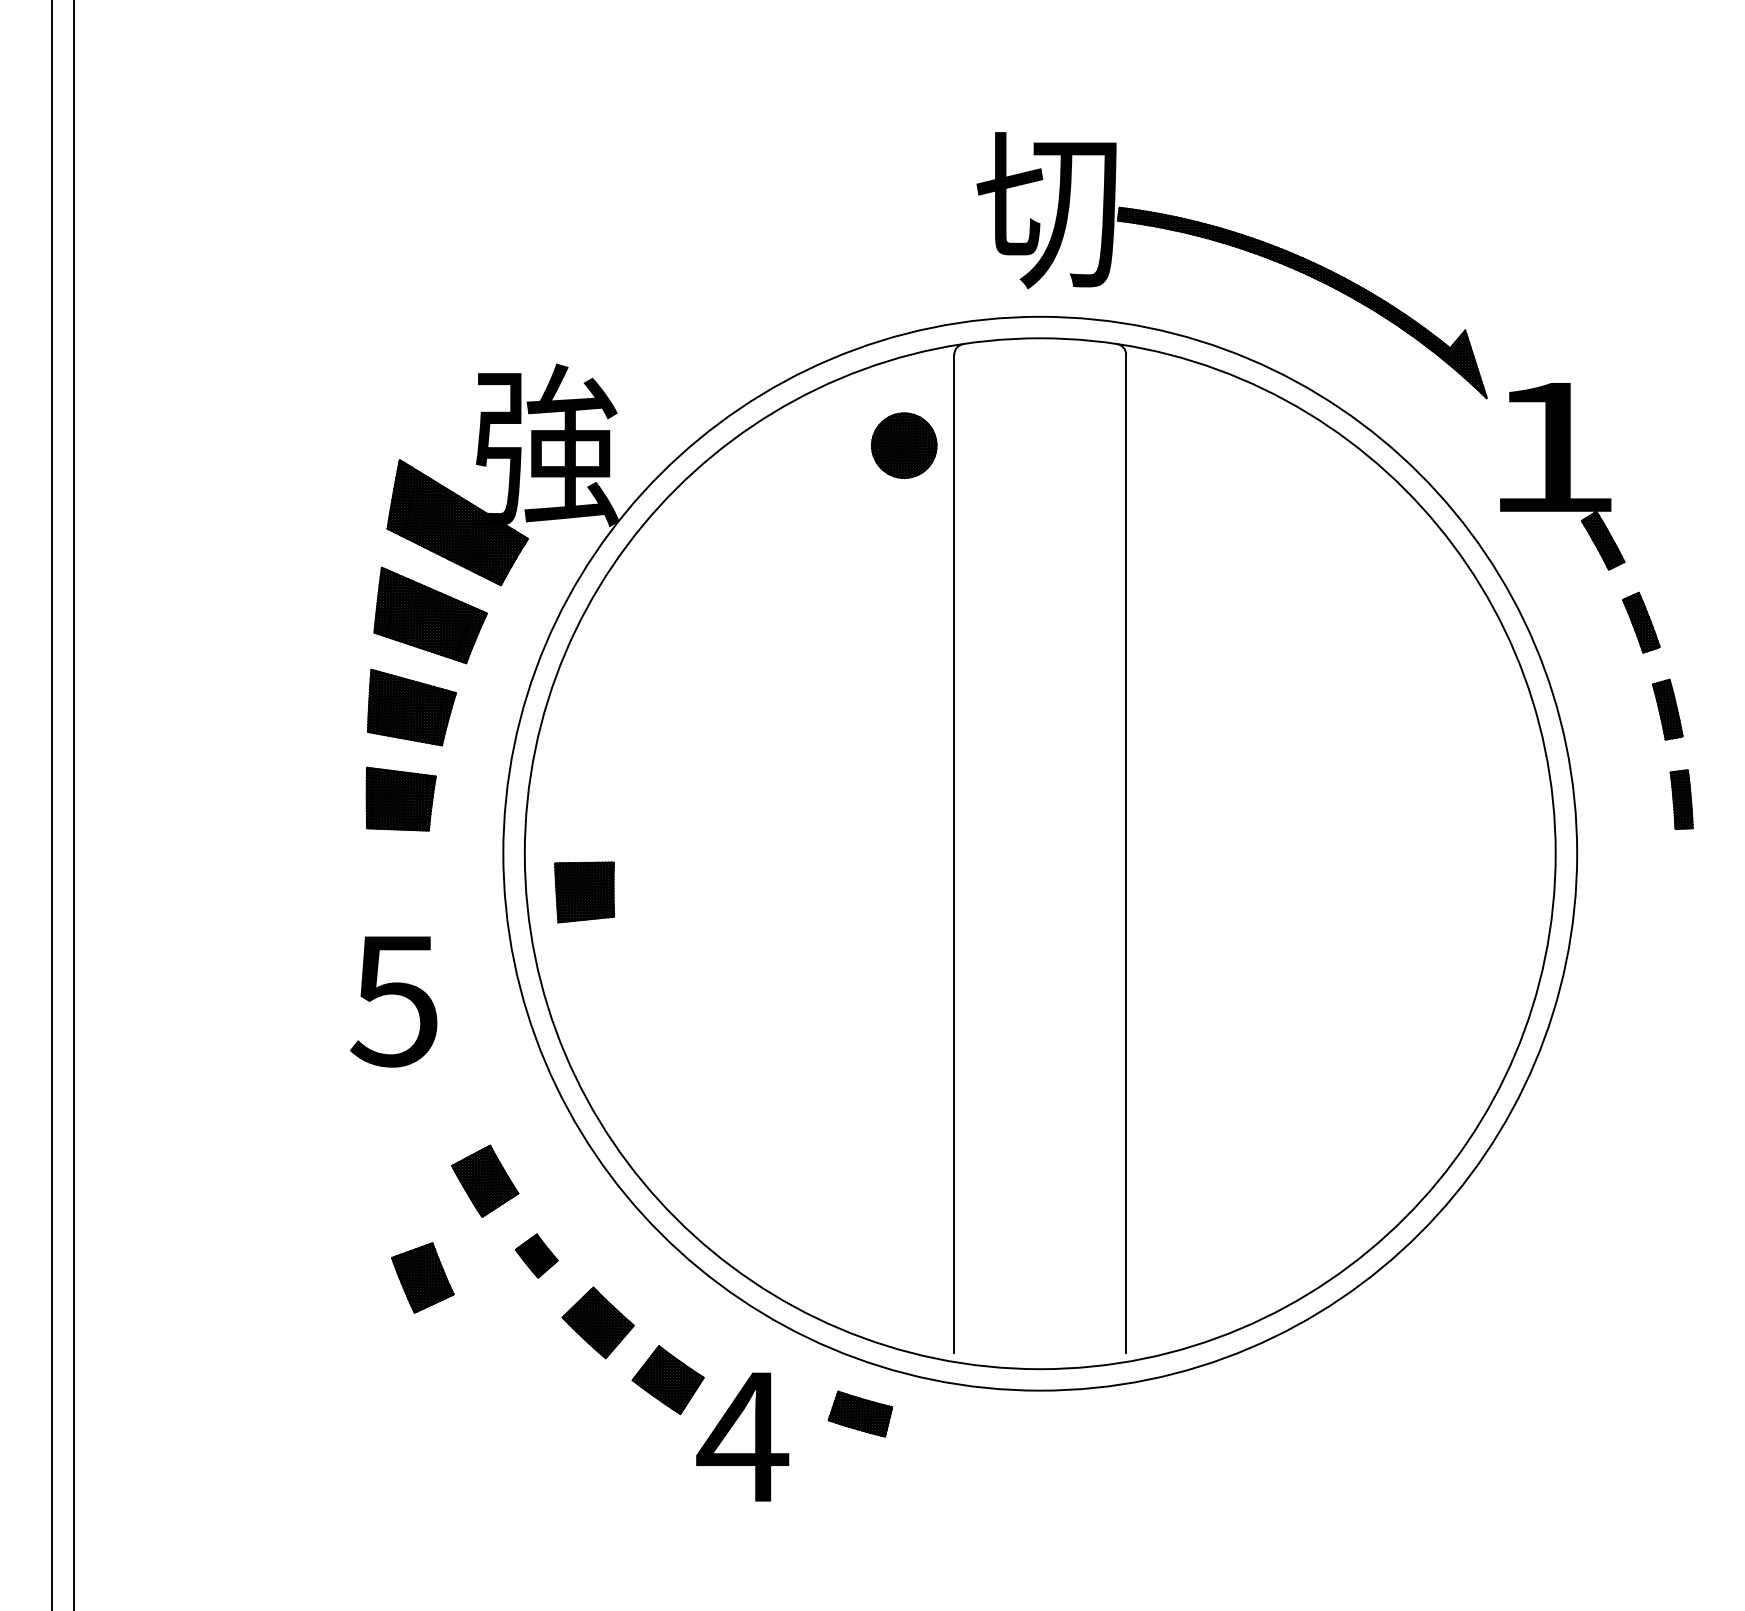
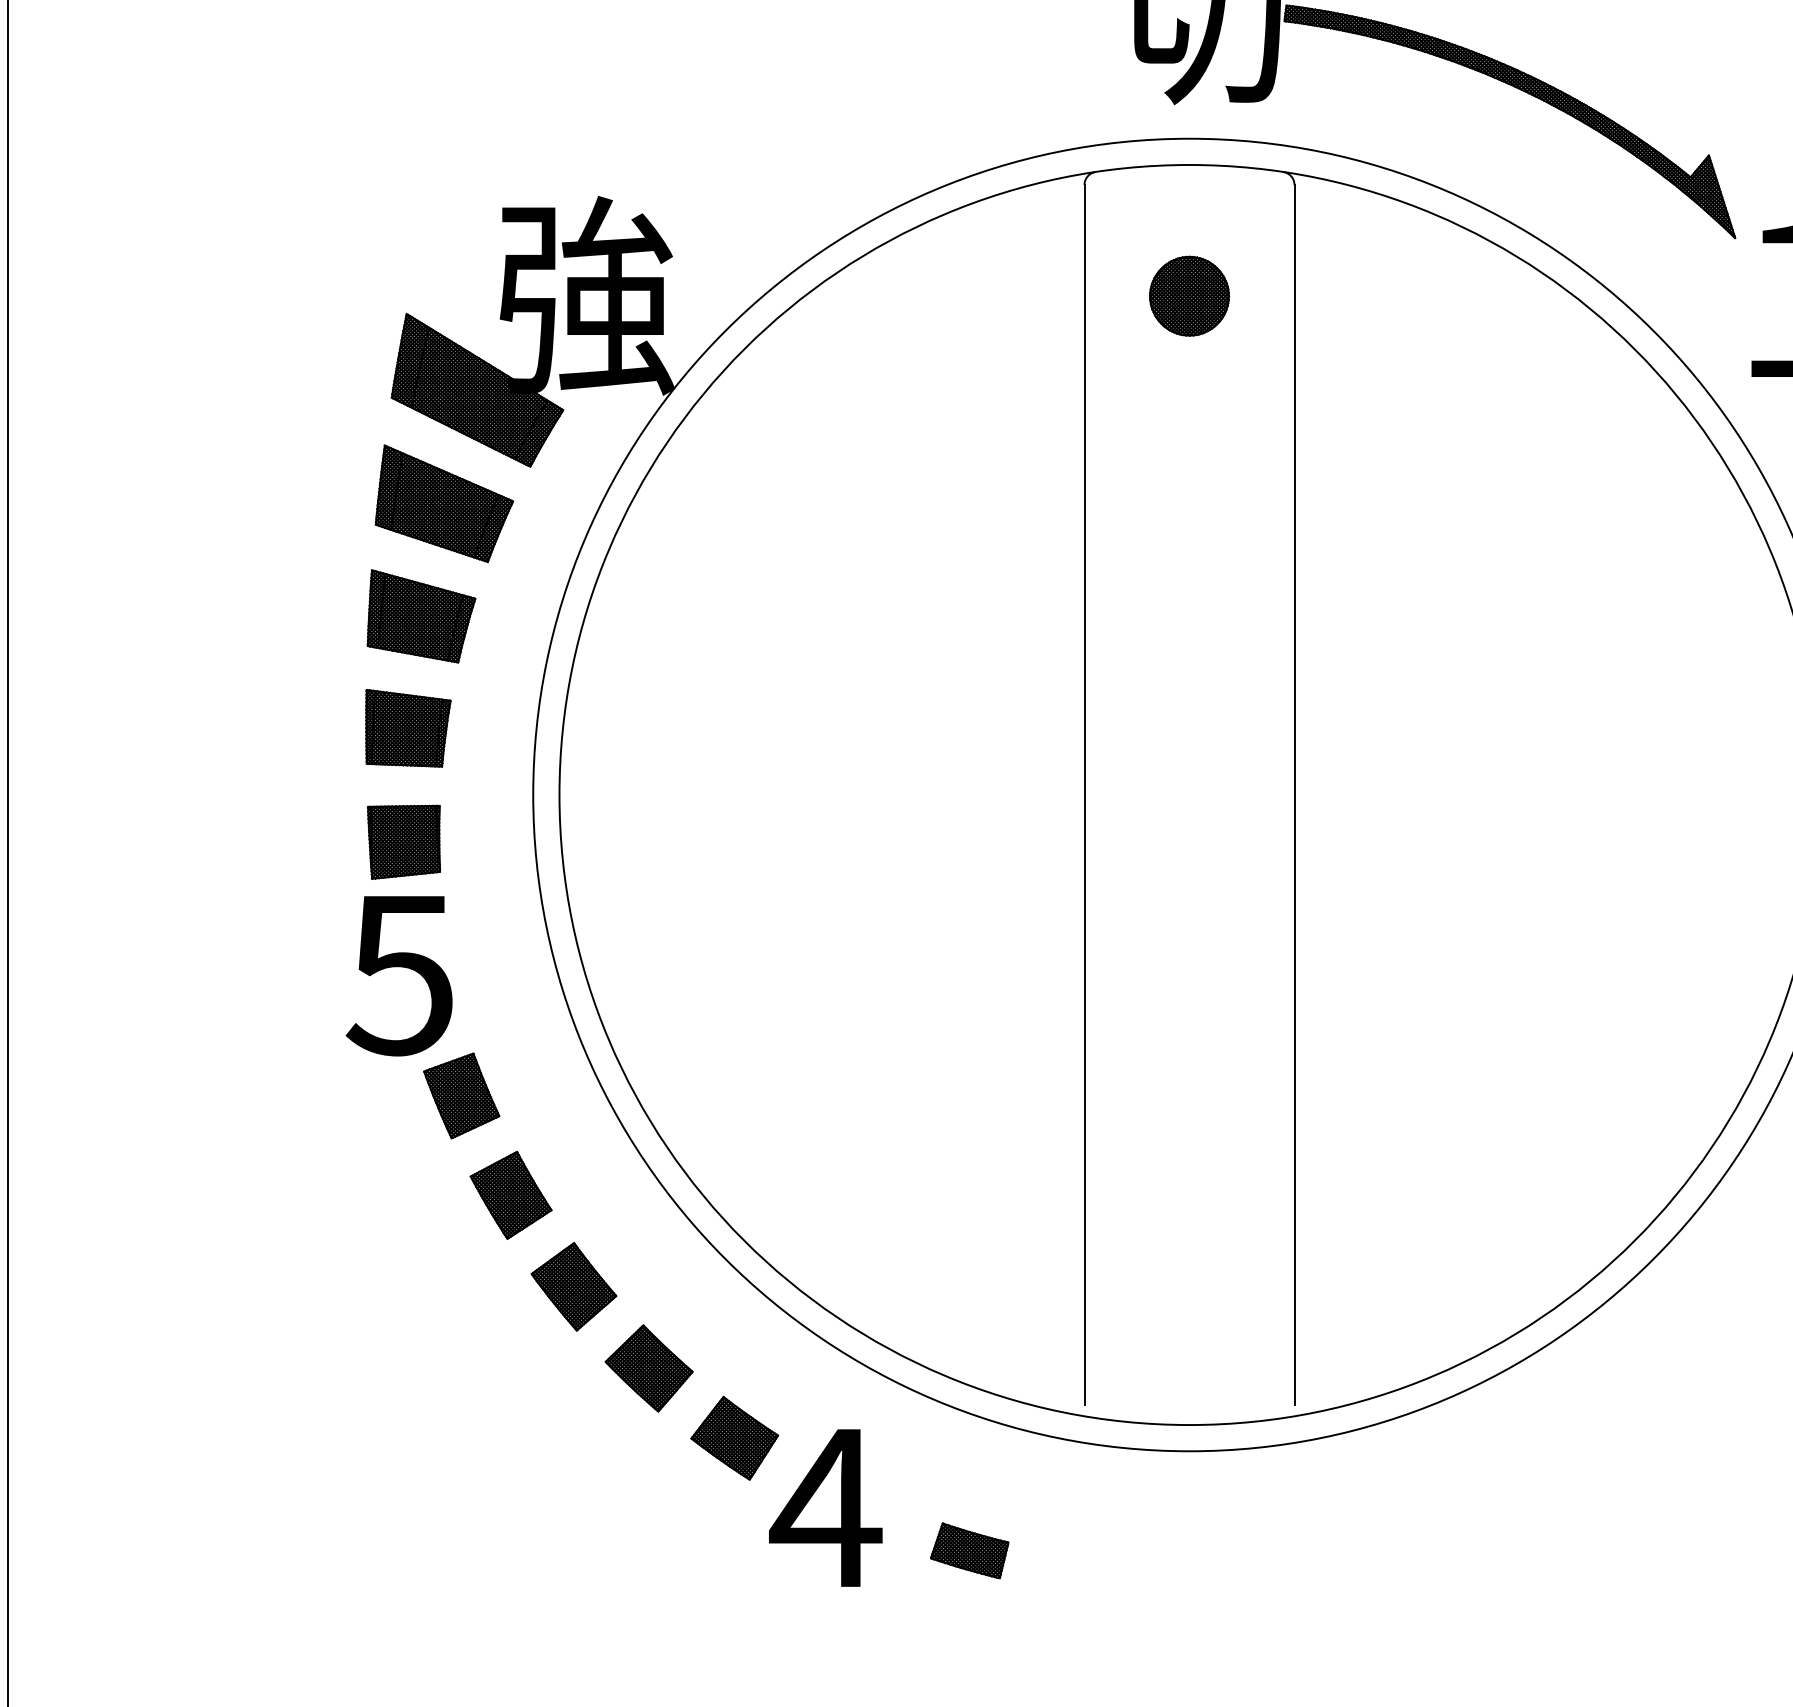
part: (904, 445) -> (1189, 296), moved
part: (584, 892) -> (403, 842), moved
part: (536, 1255) -> (573, 1286), size x1.67
part: (422, 1277) -> (461, 1095), moved
part: (859, 1413) -> (968, 1550), moved

